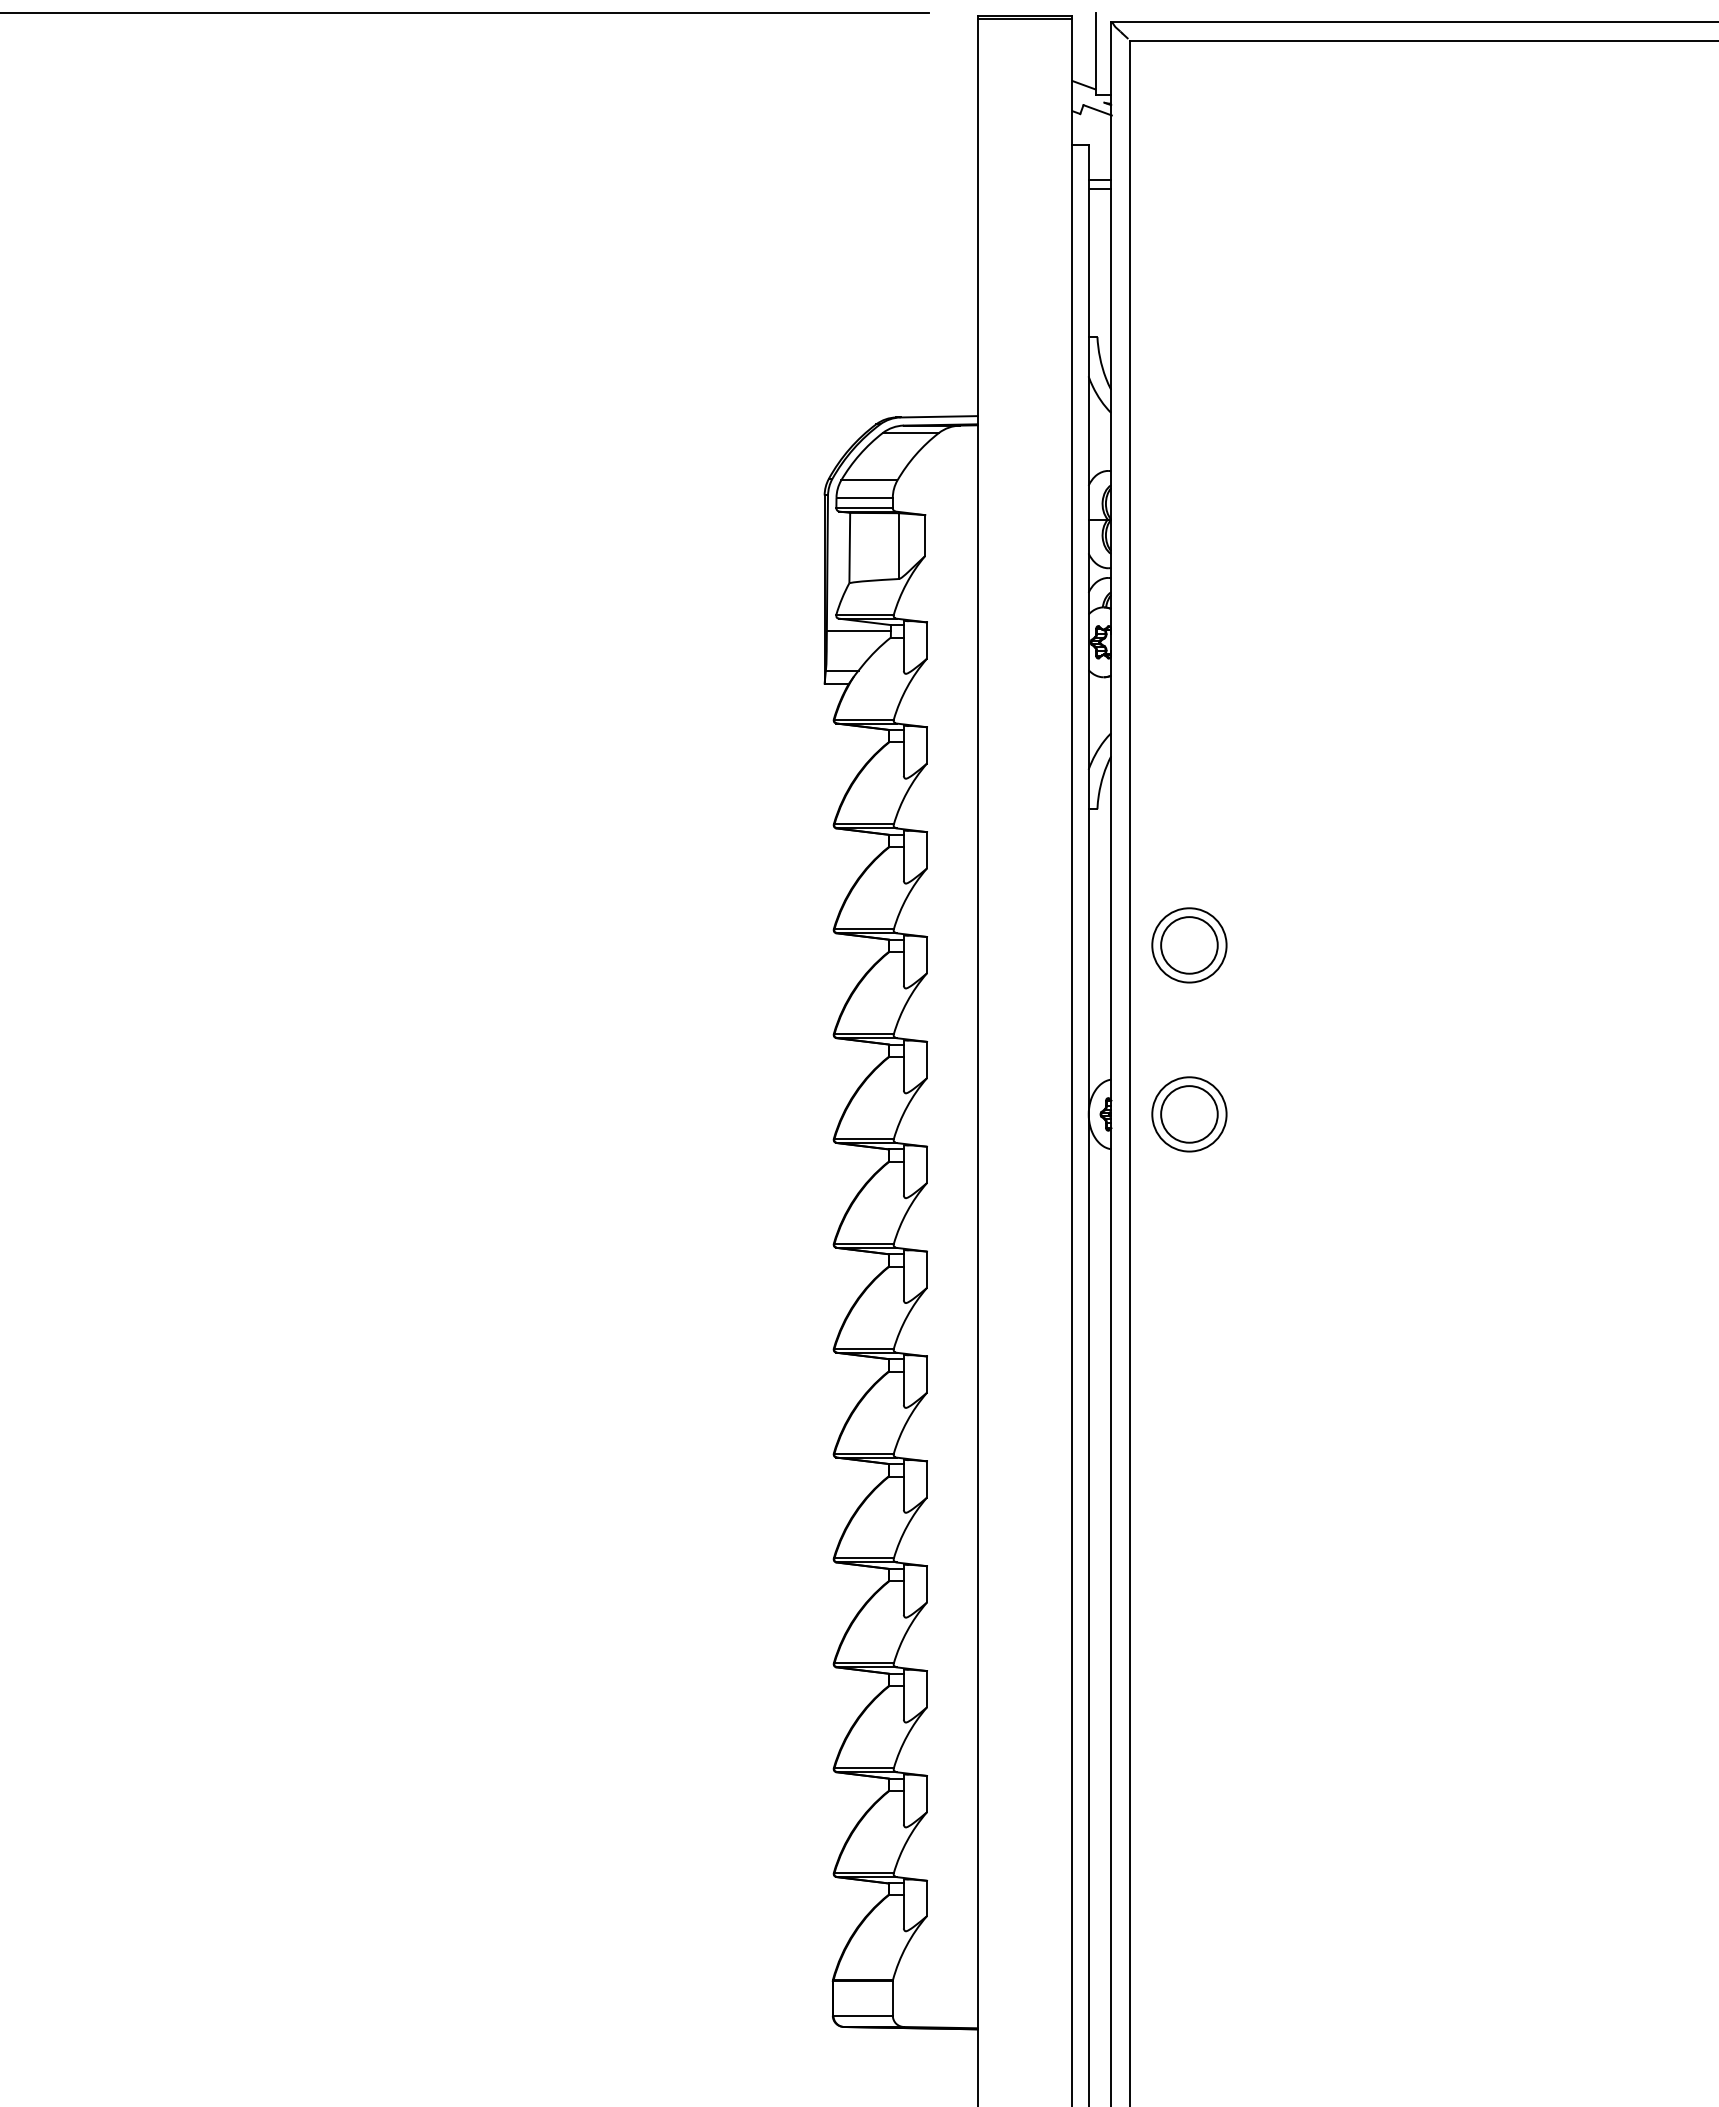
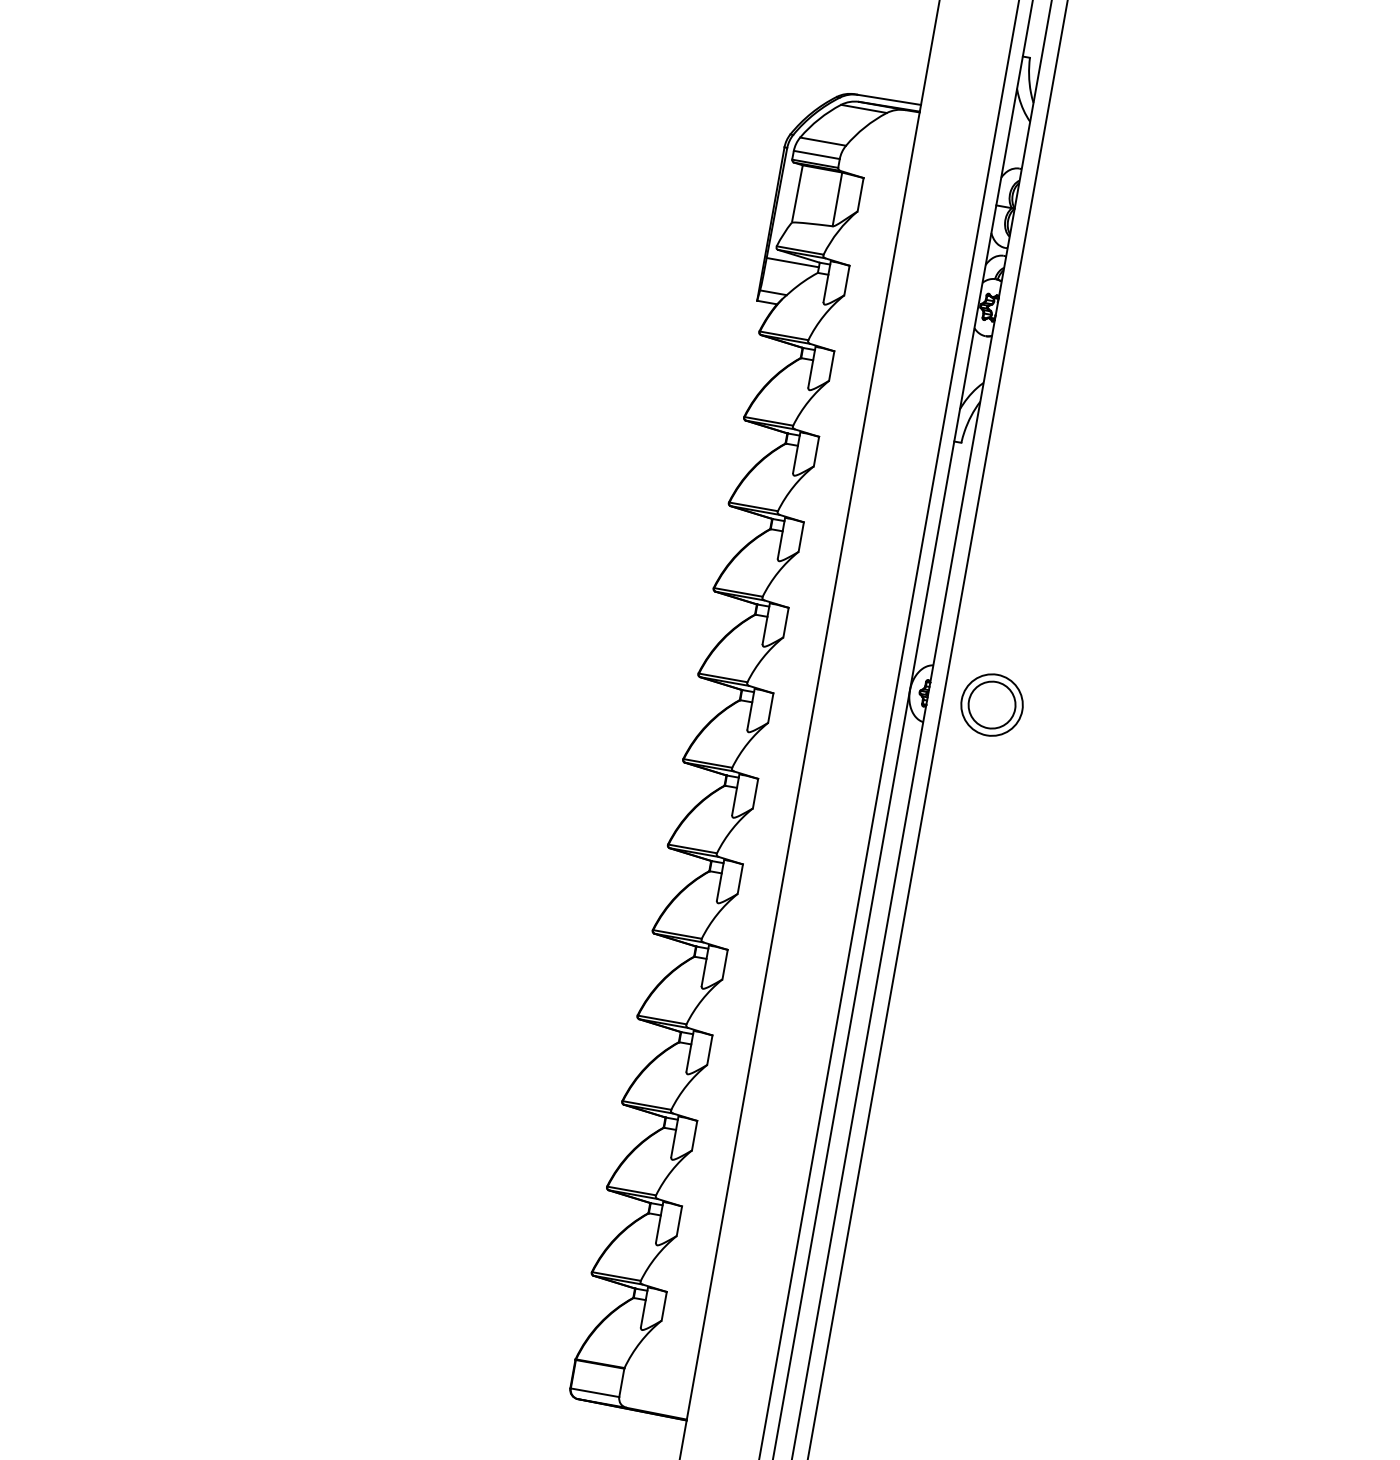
part: (1189, 945) -> (1016, 567), removed

